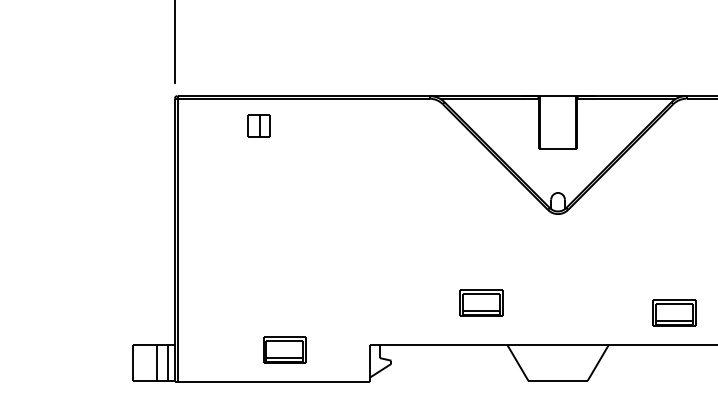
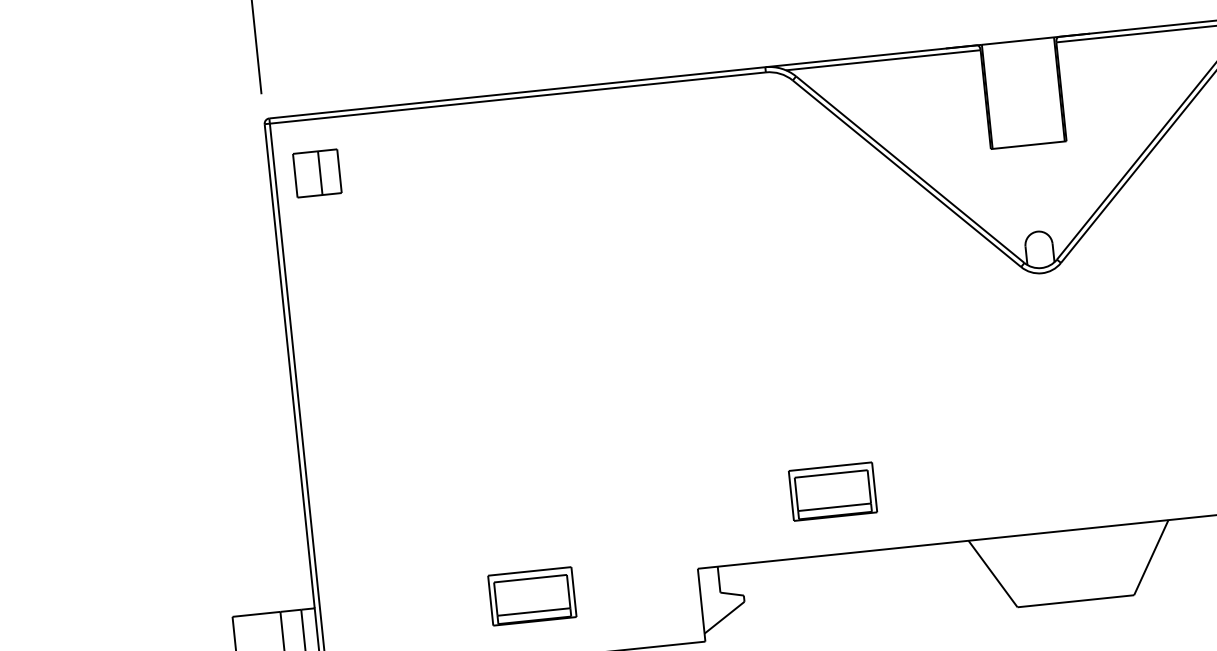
part: (258, 125) -> (316, 172), moved
part: (481, 302) -> (832, 490), moved

